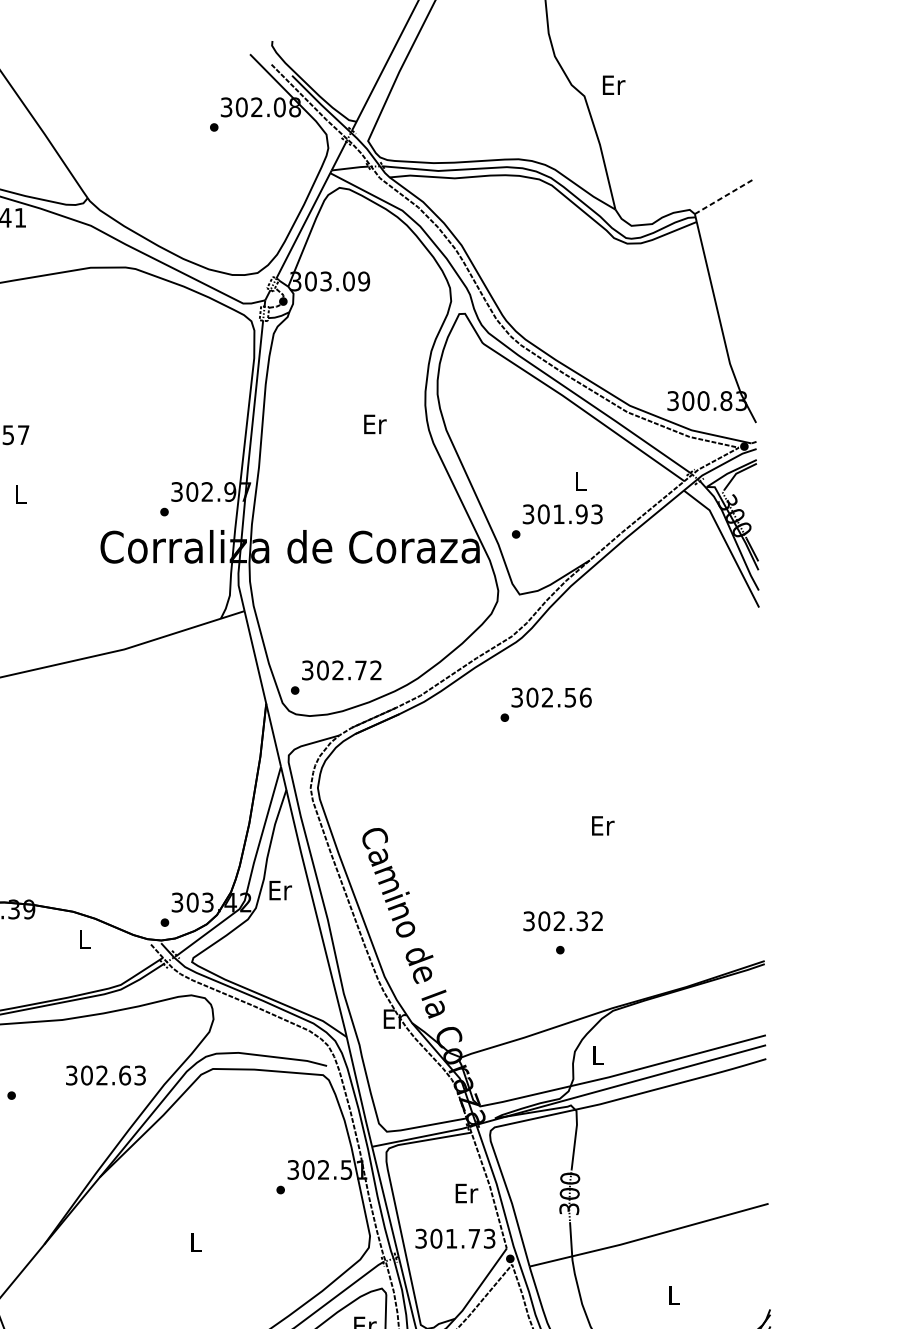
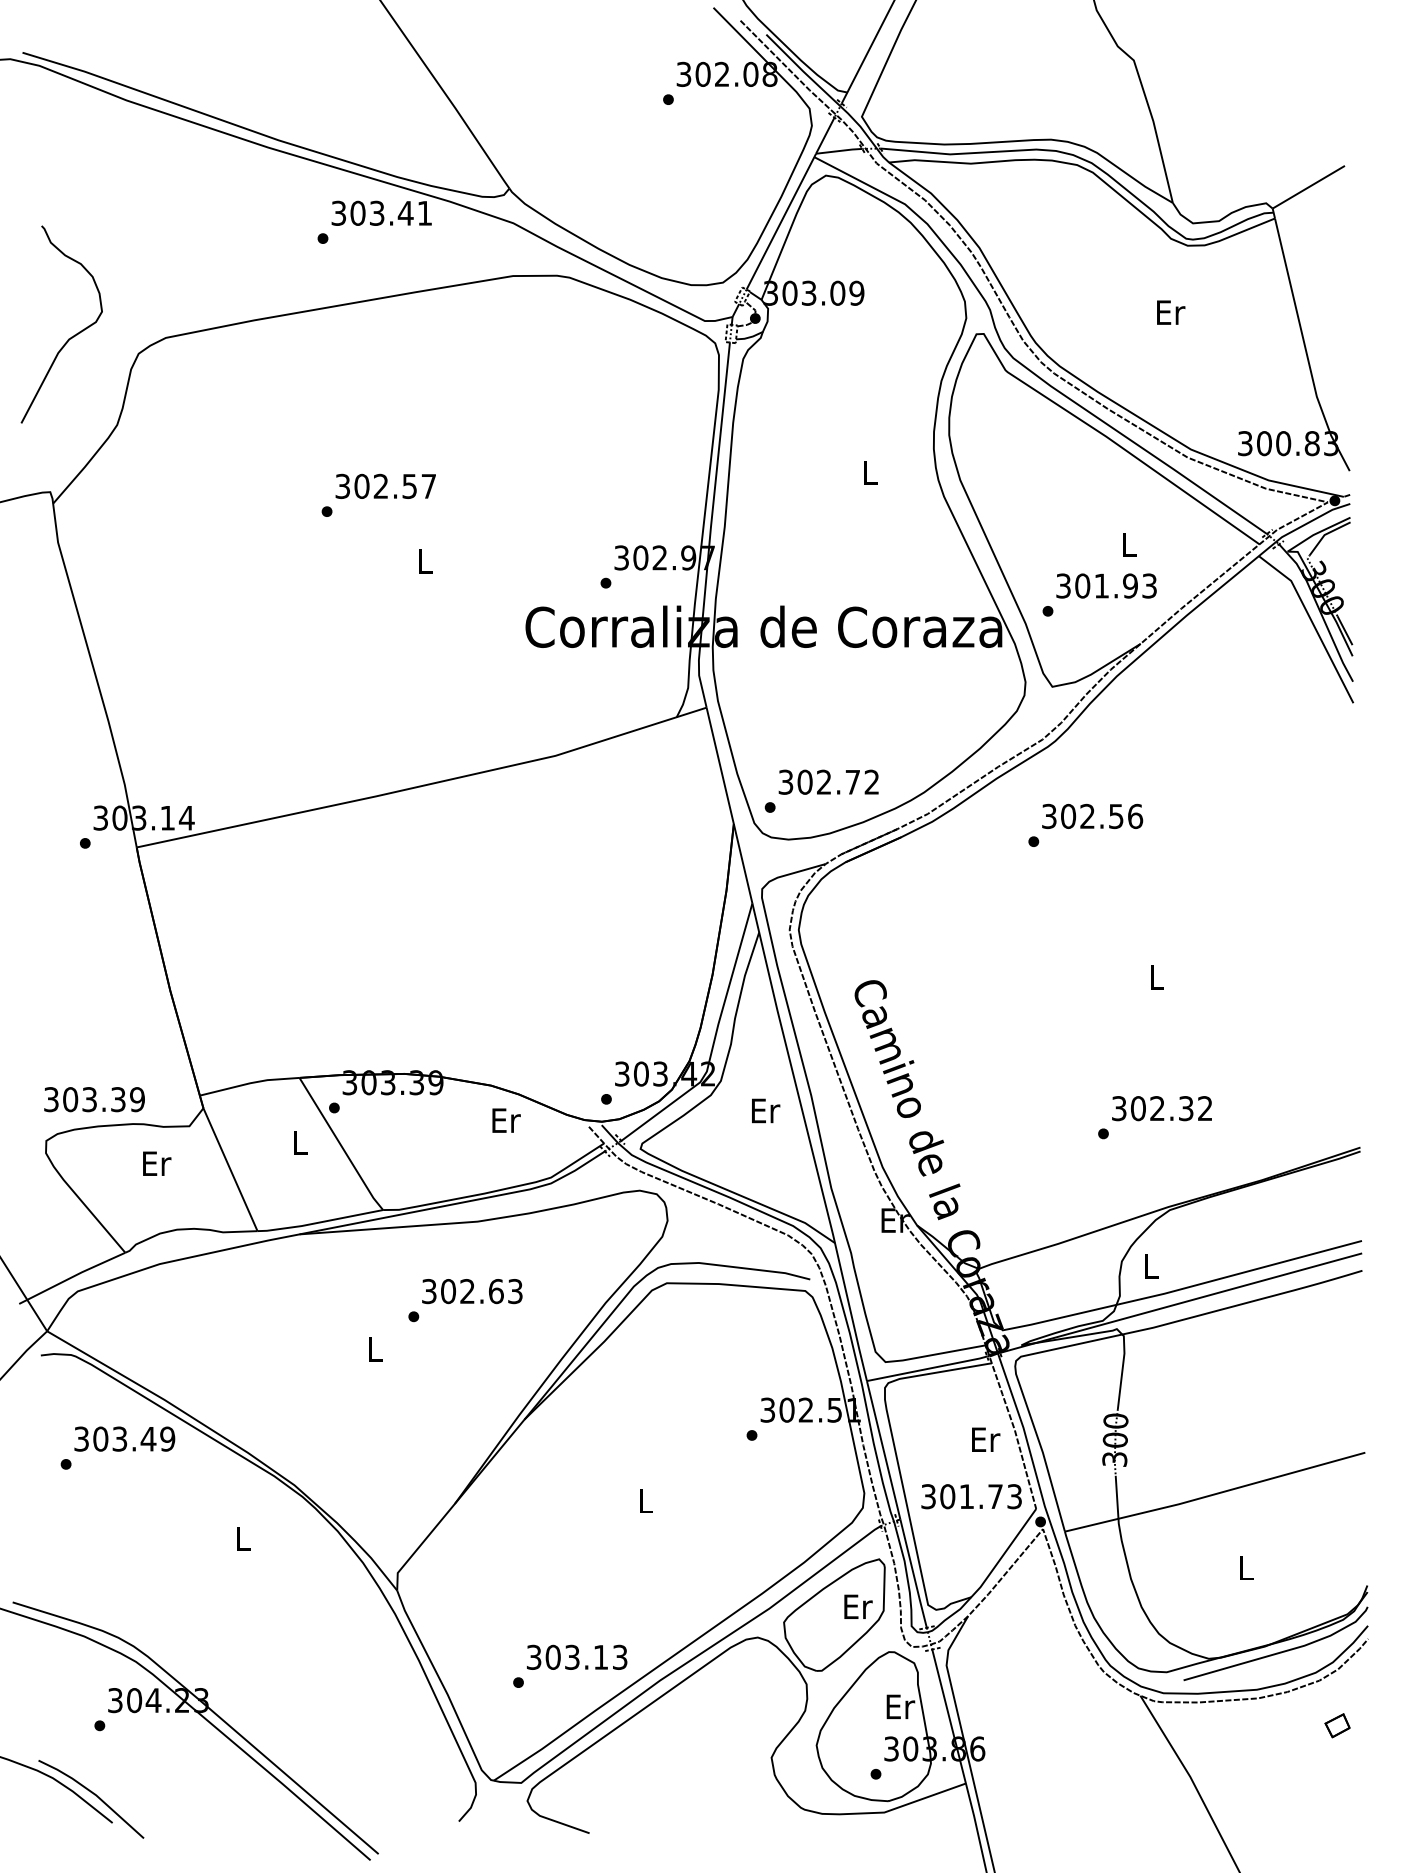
text: (614, 85) -> (1171, 312), moved
line: (723, 197) -> (1308, 187), dashed -> solid
text: (375, 424) -> (871, 472), Er -> L
text: (603, 825) -> (1157, 977), Er -> L
text: (281, 890) -> (766, 1110), moved
text: (562, 921) -> (1161, 1108), moved
text: (85, 939) -> (506, 1120), L -> Er
text: (106, 1075) -> (472, 1291), moved

